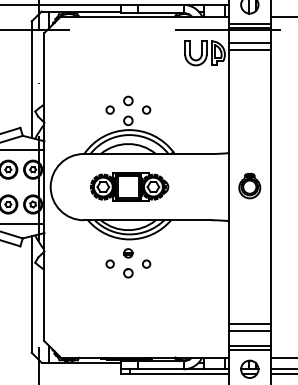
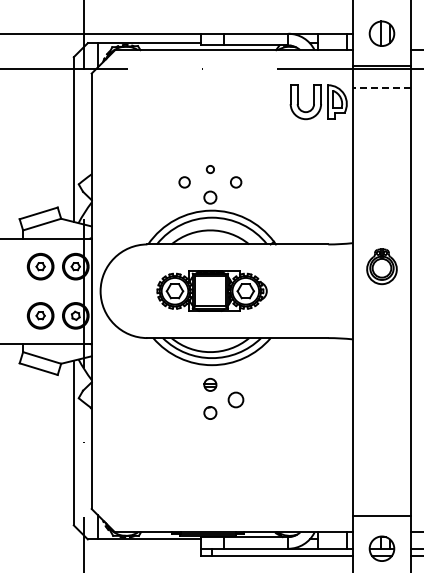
line: (249, 24) -> (381, 61), removed
line: (249, 42) -> (381, 87), solid -> dashed
line: (249, 50) -> (381, 97), removed
circle: (128, 100) -> (210, 169), size x0.6
part: (249, 185) -> (381, 266), moved
circle: (110, 264) -> (184, 400), removed
circle: (146, 264) -> (236, 400), size x1.4
line: (249, 323) -> (381, 484), removed
line: (249, 330) -> (381, 494), removed
line: (249, 350) -> (381, 521), removed

